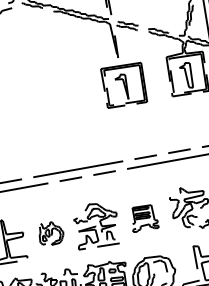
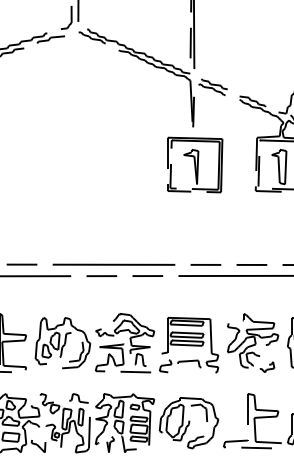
part: (144, 217) -> (189, 344), size x1.67
part: (50, 233) -> (62, 343), size x1.67

